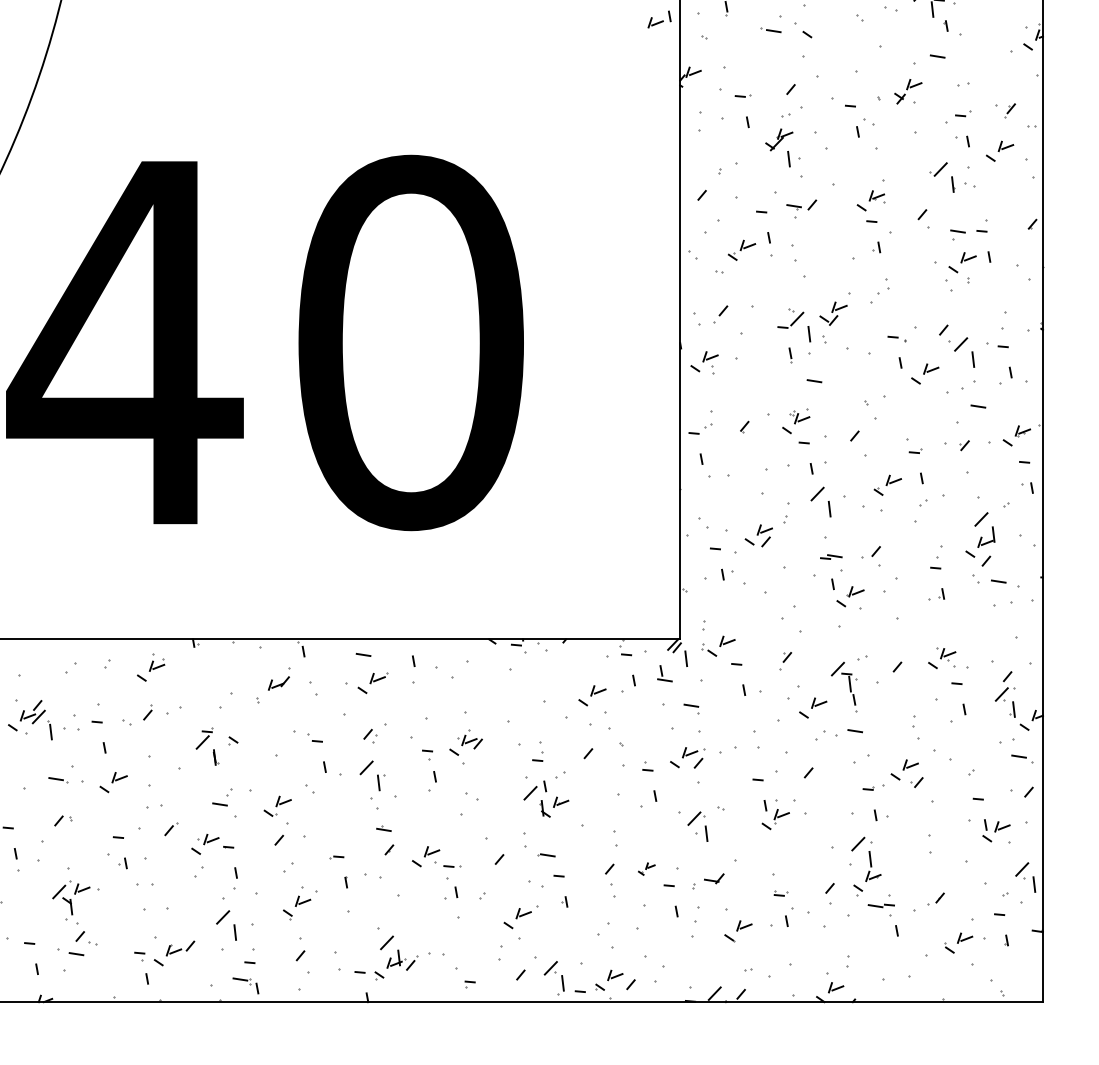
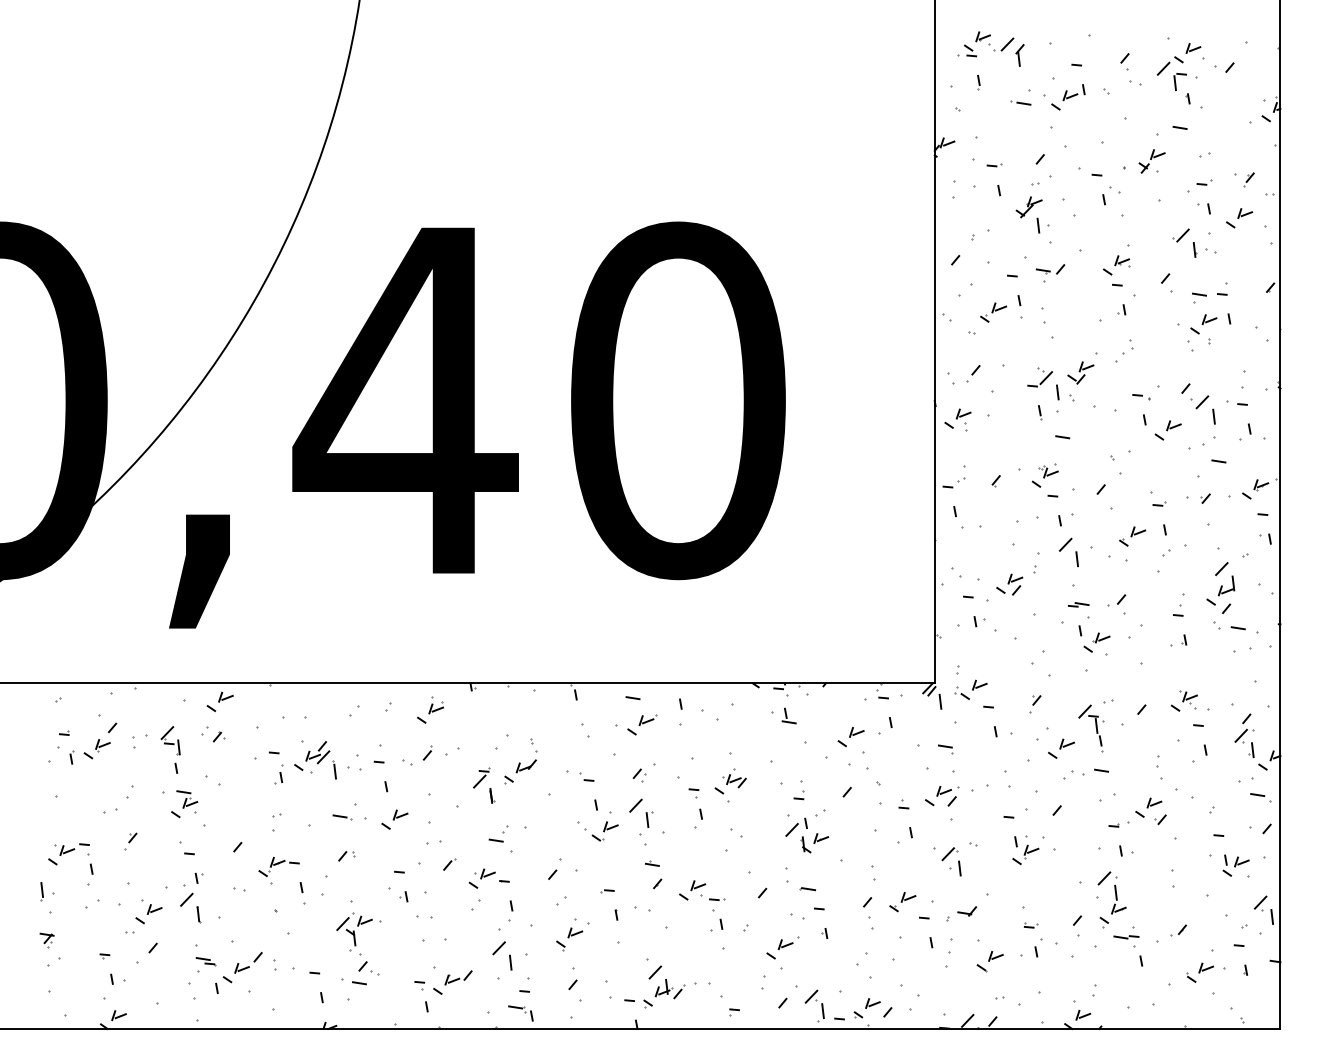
part: (658, 19) -> (1073, 92), moved
part: (664, 673) -> (788, 715), moved
part: (279, 678) -> (526, 761), moved
part: (276, 806) -> (604, 831), moved
part: (646, 869) -> (902, 902), size x1.67

